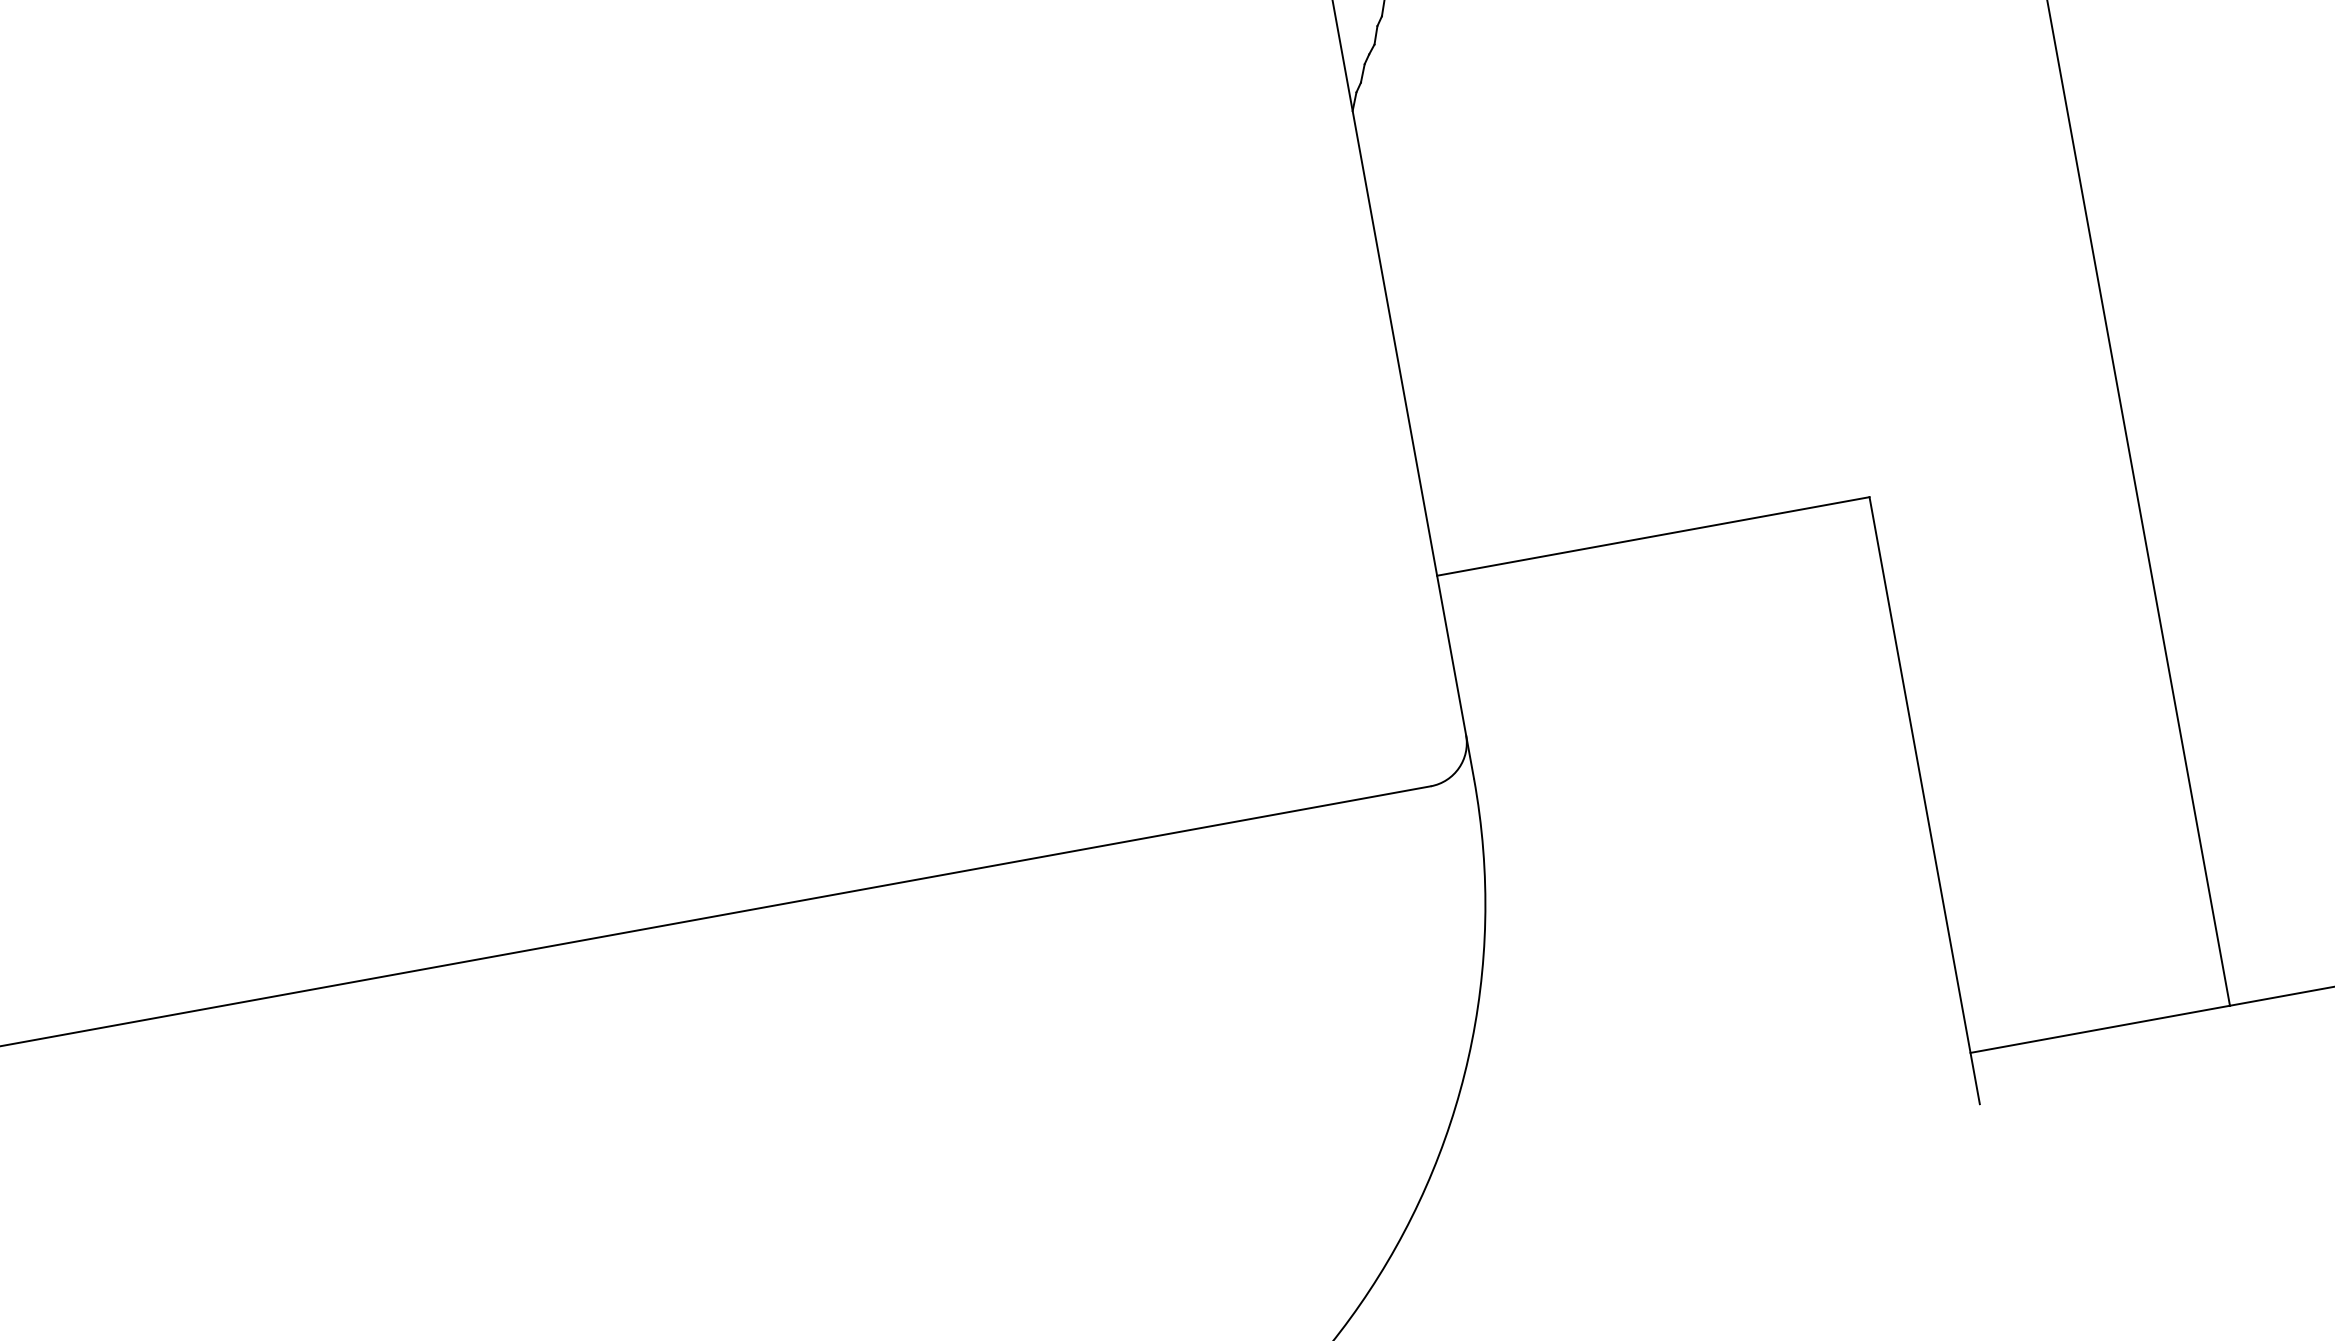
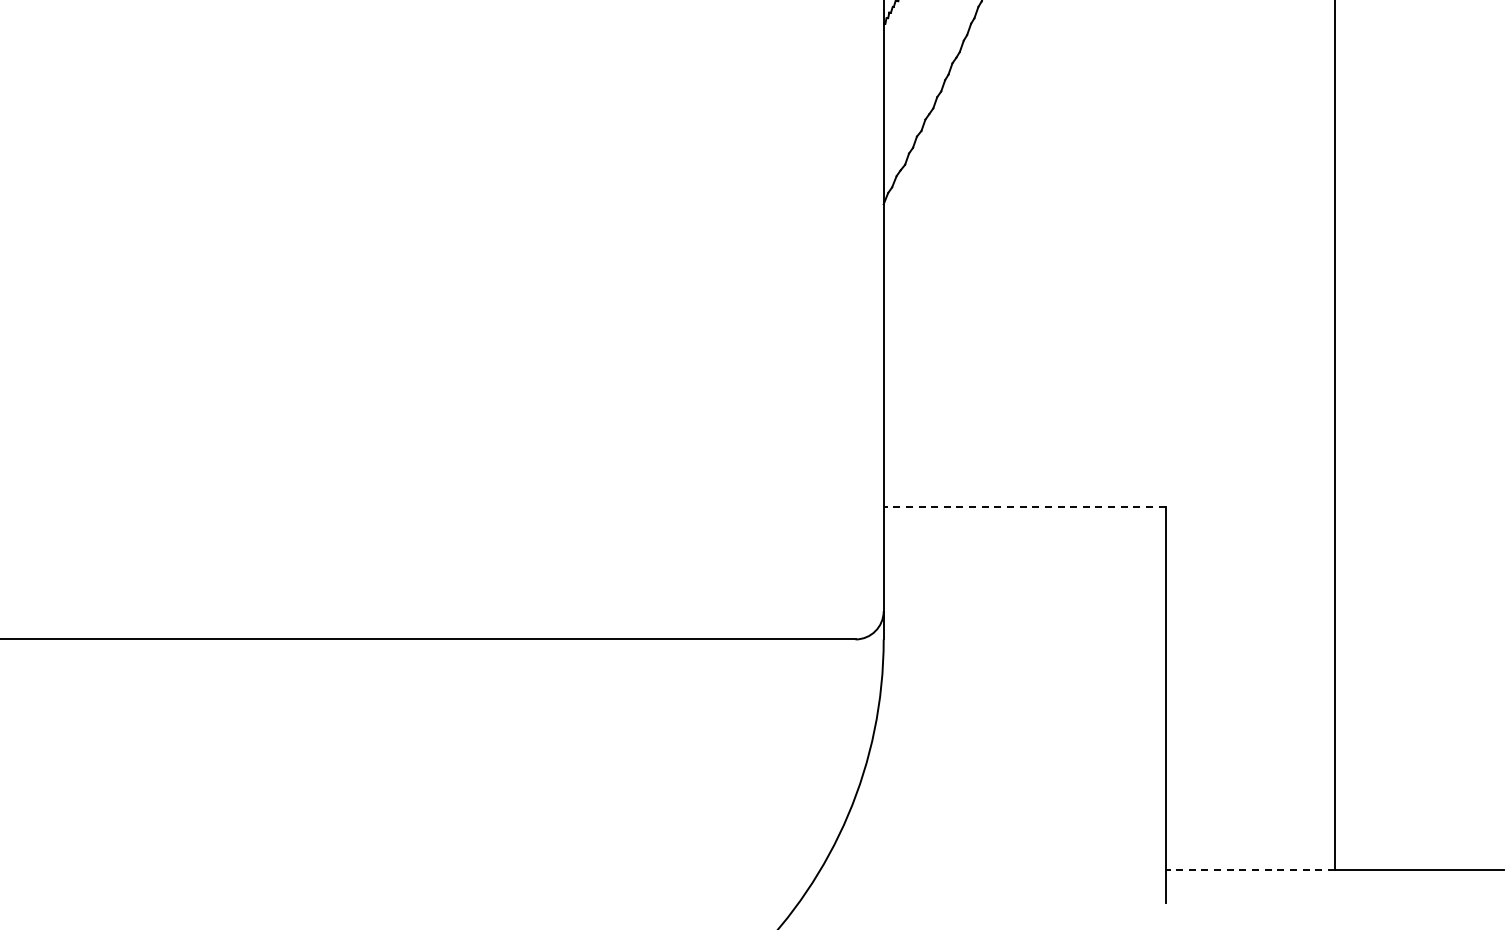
line: (1653, 536) -> (1024, 507), solid -> dashed
line: (2100, 1029) -> (1250, 869), solid -> dashed

